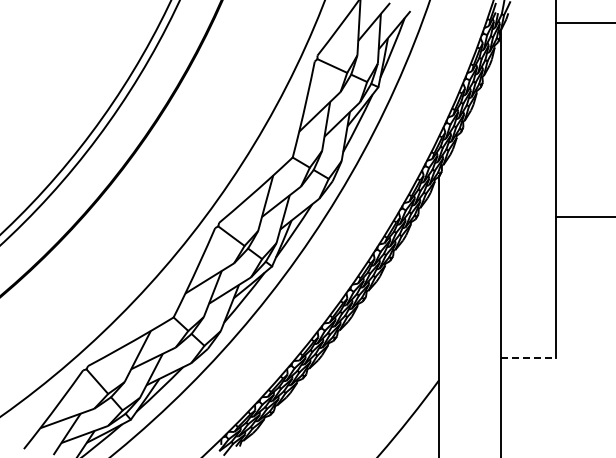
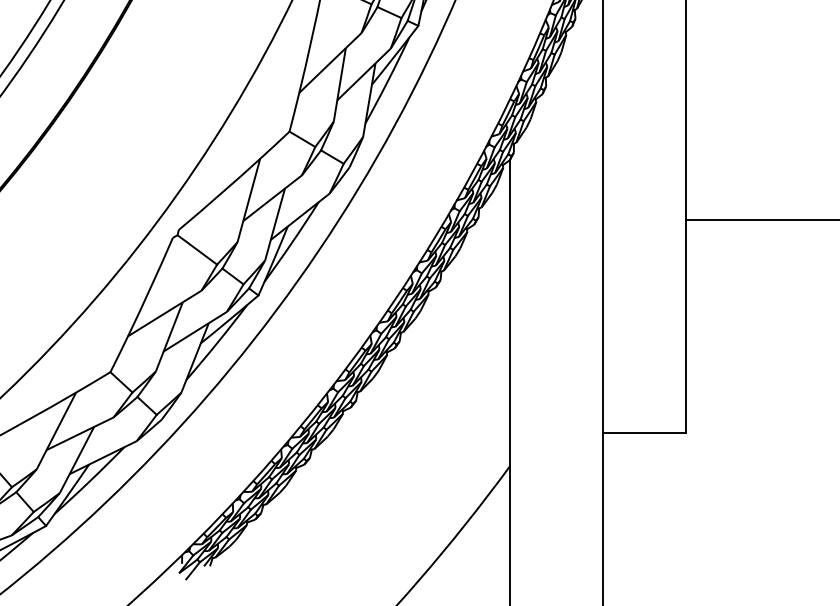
line: (528, 357) -> (644, 432), dashed -> solid

